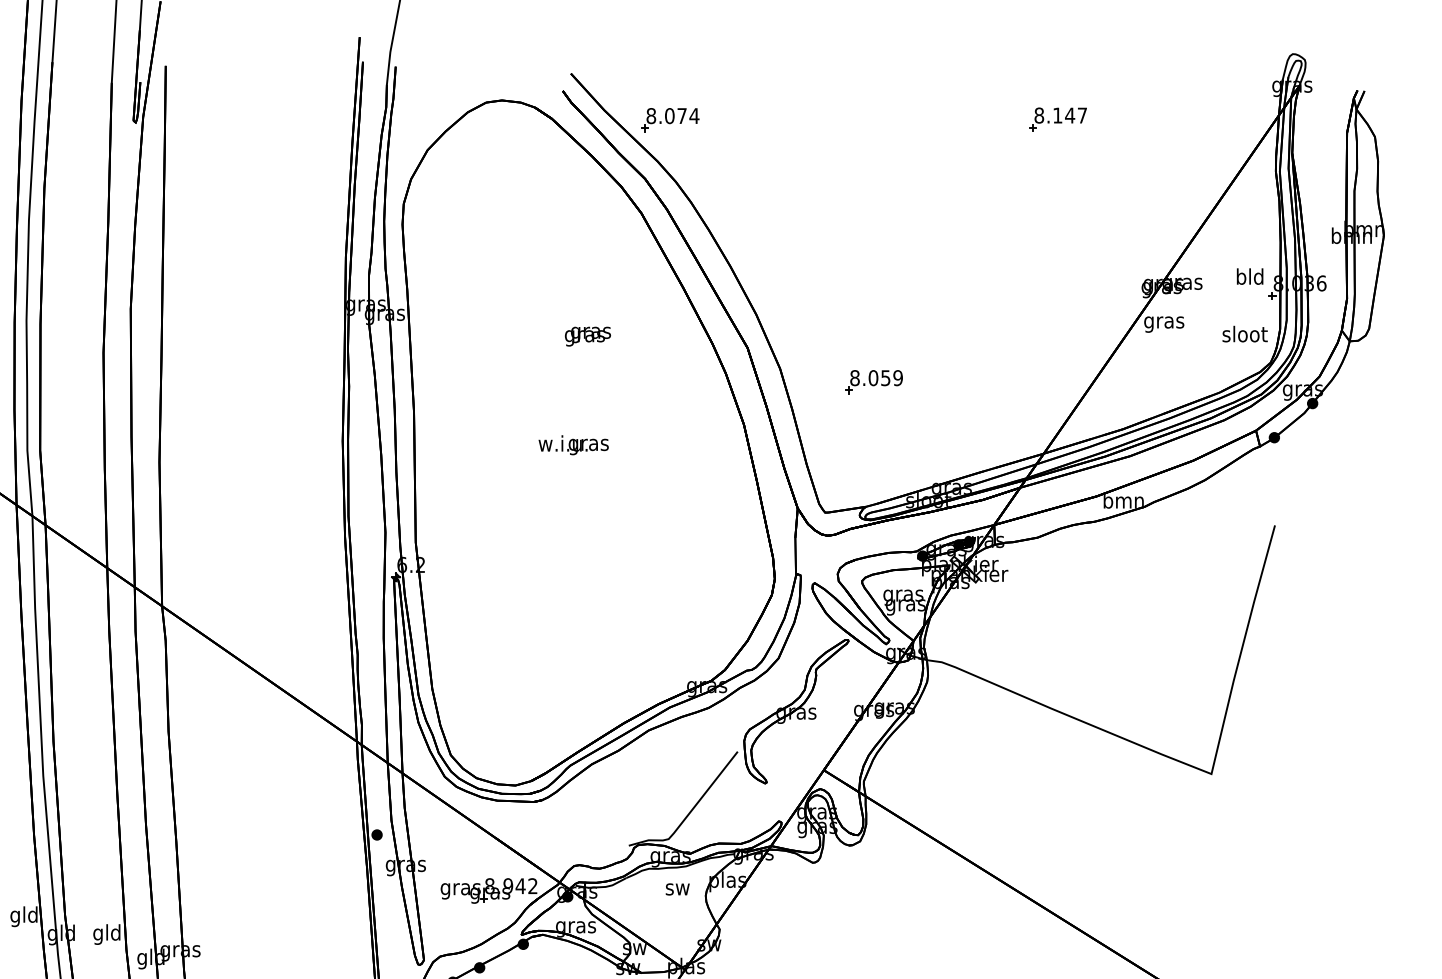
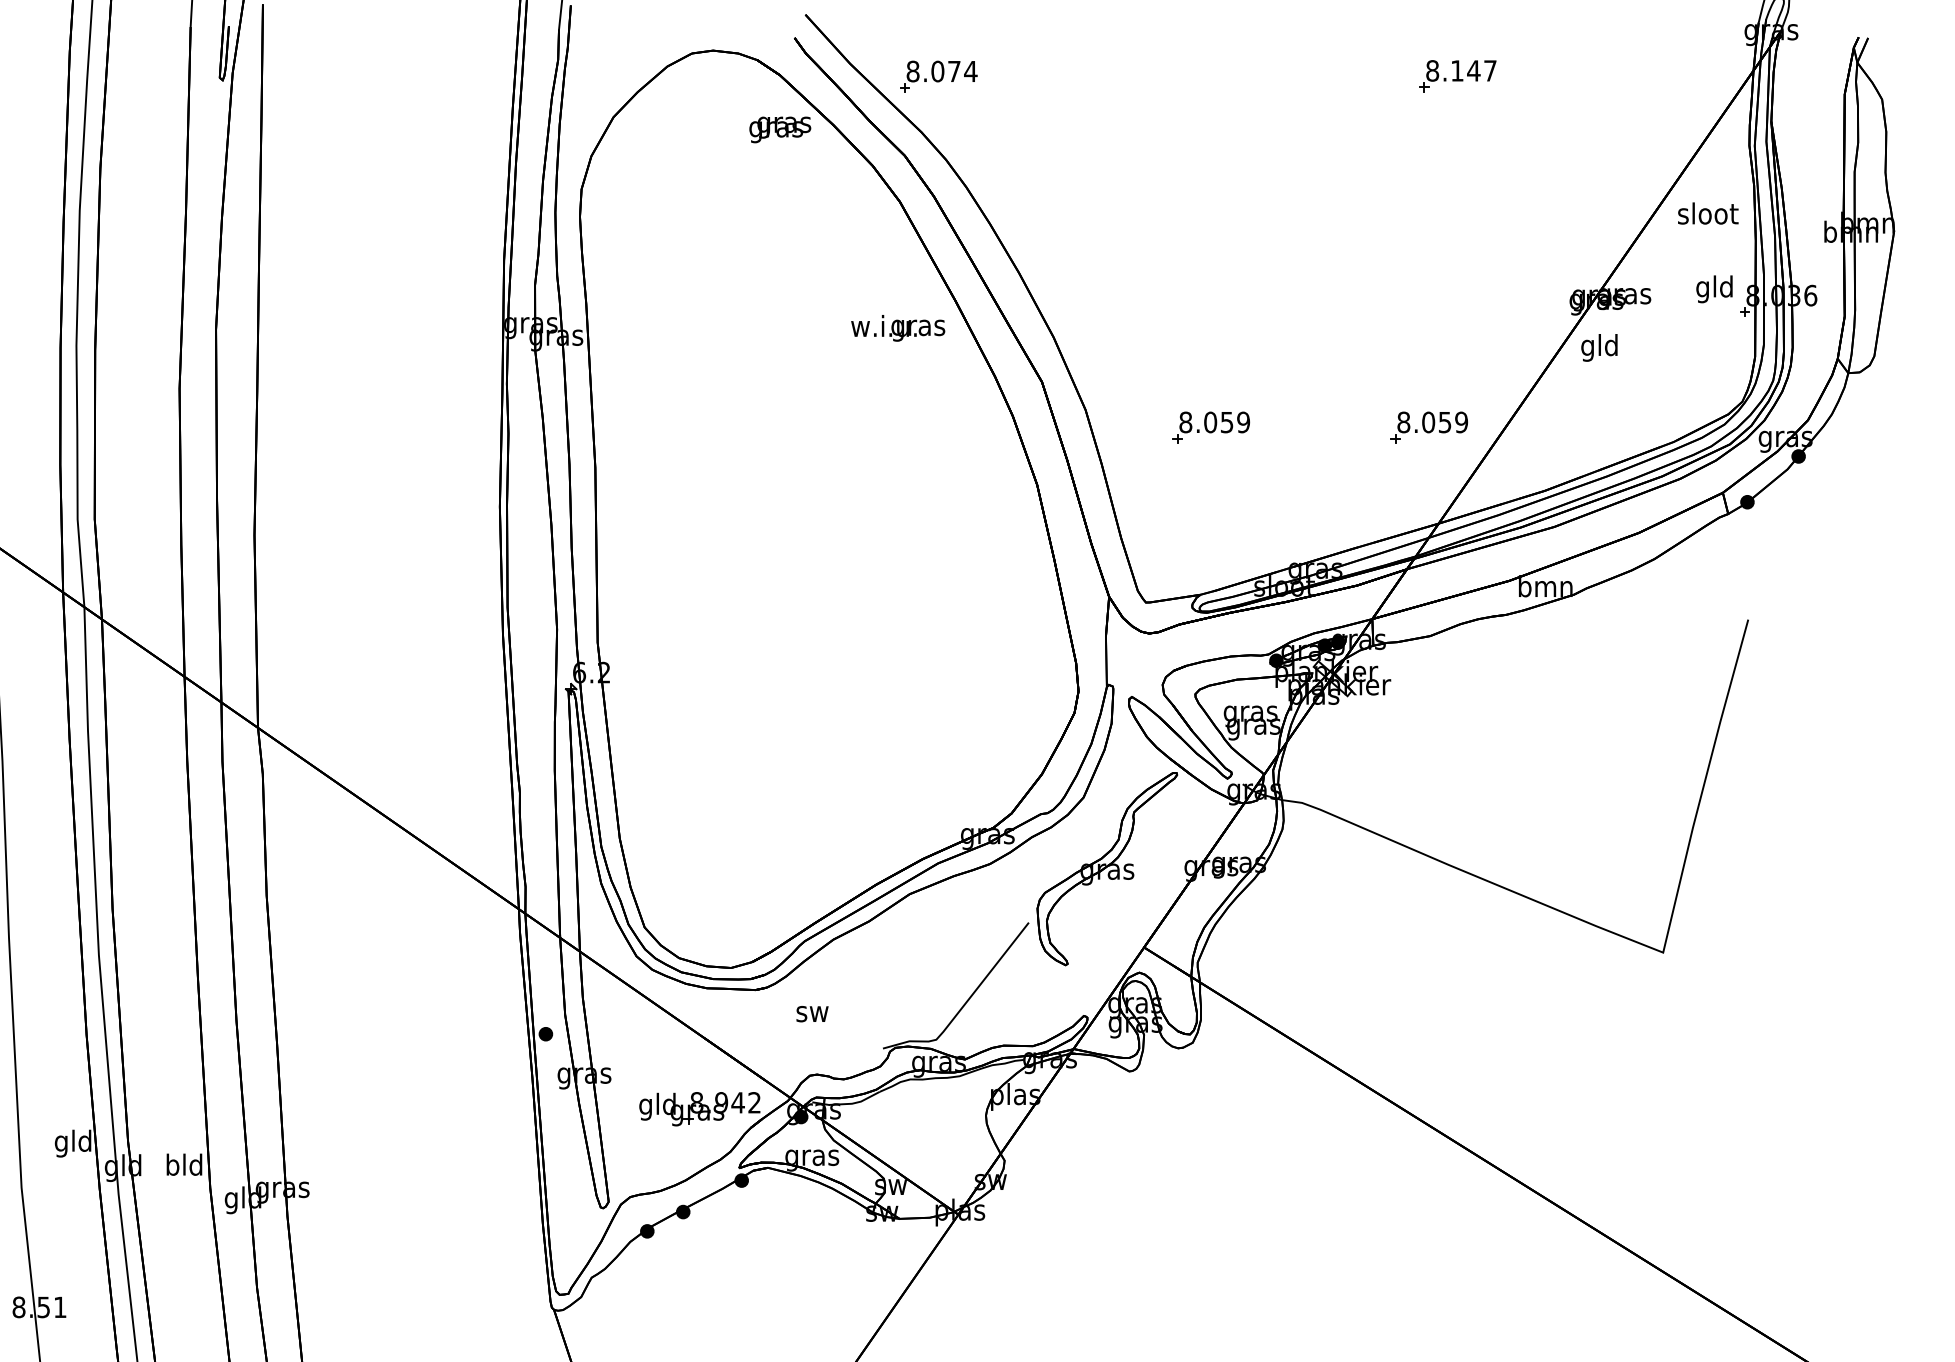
text: (1240, 278) -> (1702, 289), bld -> gld
text: (1163, 322) -> (1599, 347), gras -> gld
text: (1245, 334) -> (1708, 213), moved
text: (588, 336) -> (780, 129), moved
part: (1036, 381) -> (1428, 427), added
text: (573, 445) -> (898, 328), moved
text: (460, 888) -> (657, 1106), gras -> gld
text: (677, 889) -> (812, 1014), moved
text: (98, 934) -> (172, 1167), gld -> bld

